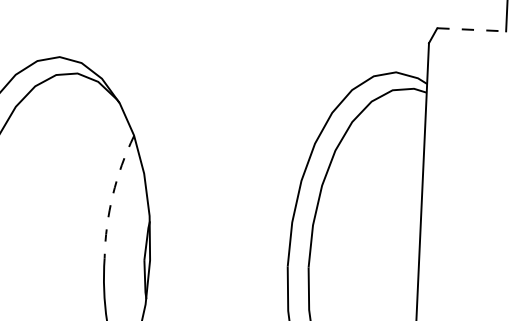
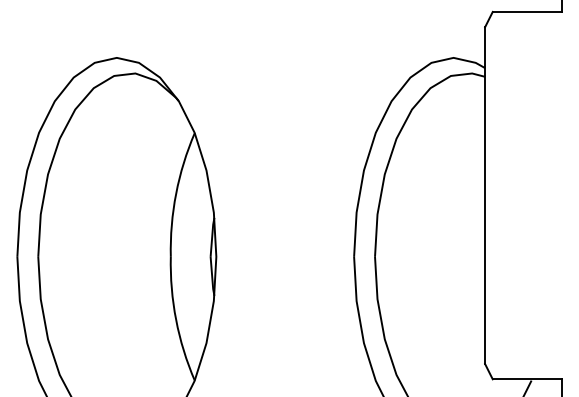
line: (472, 29) -> (527, 11), dashed -> solid
arc: (113, 195) -> (176, 193), dashed -> solid

